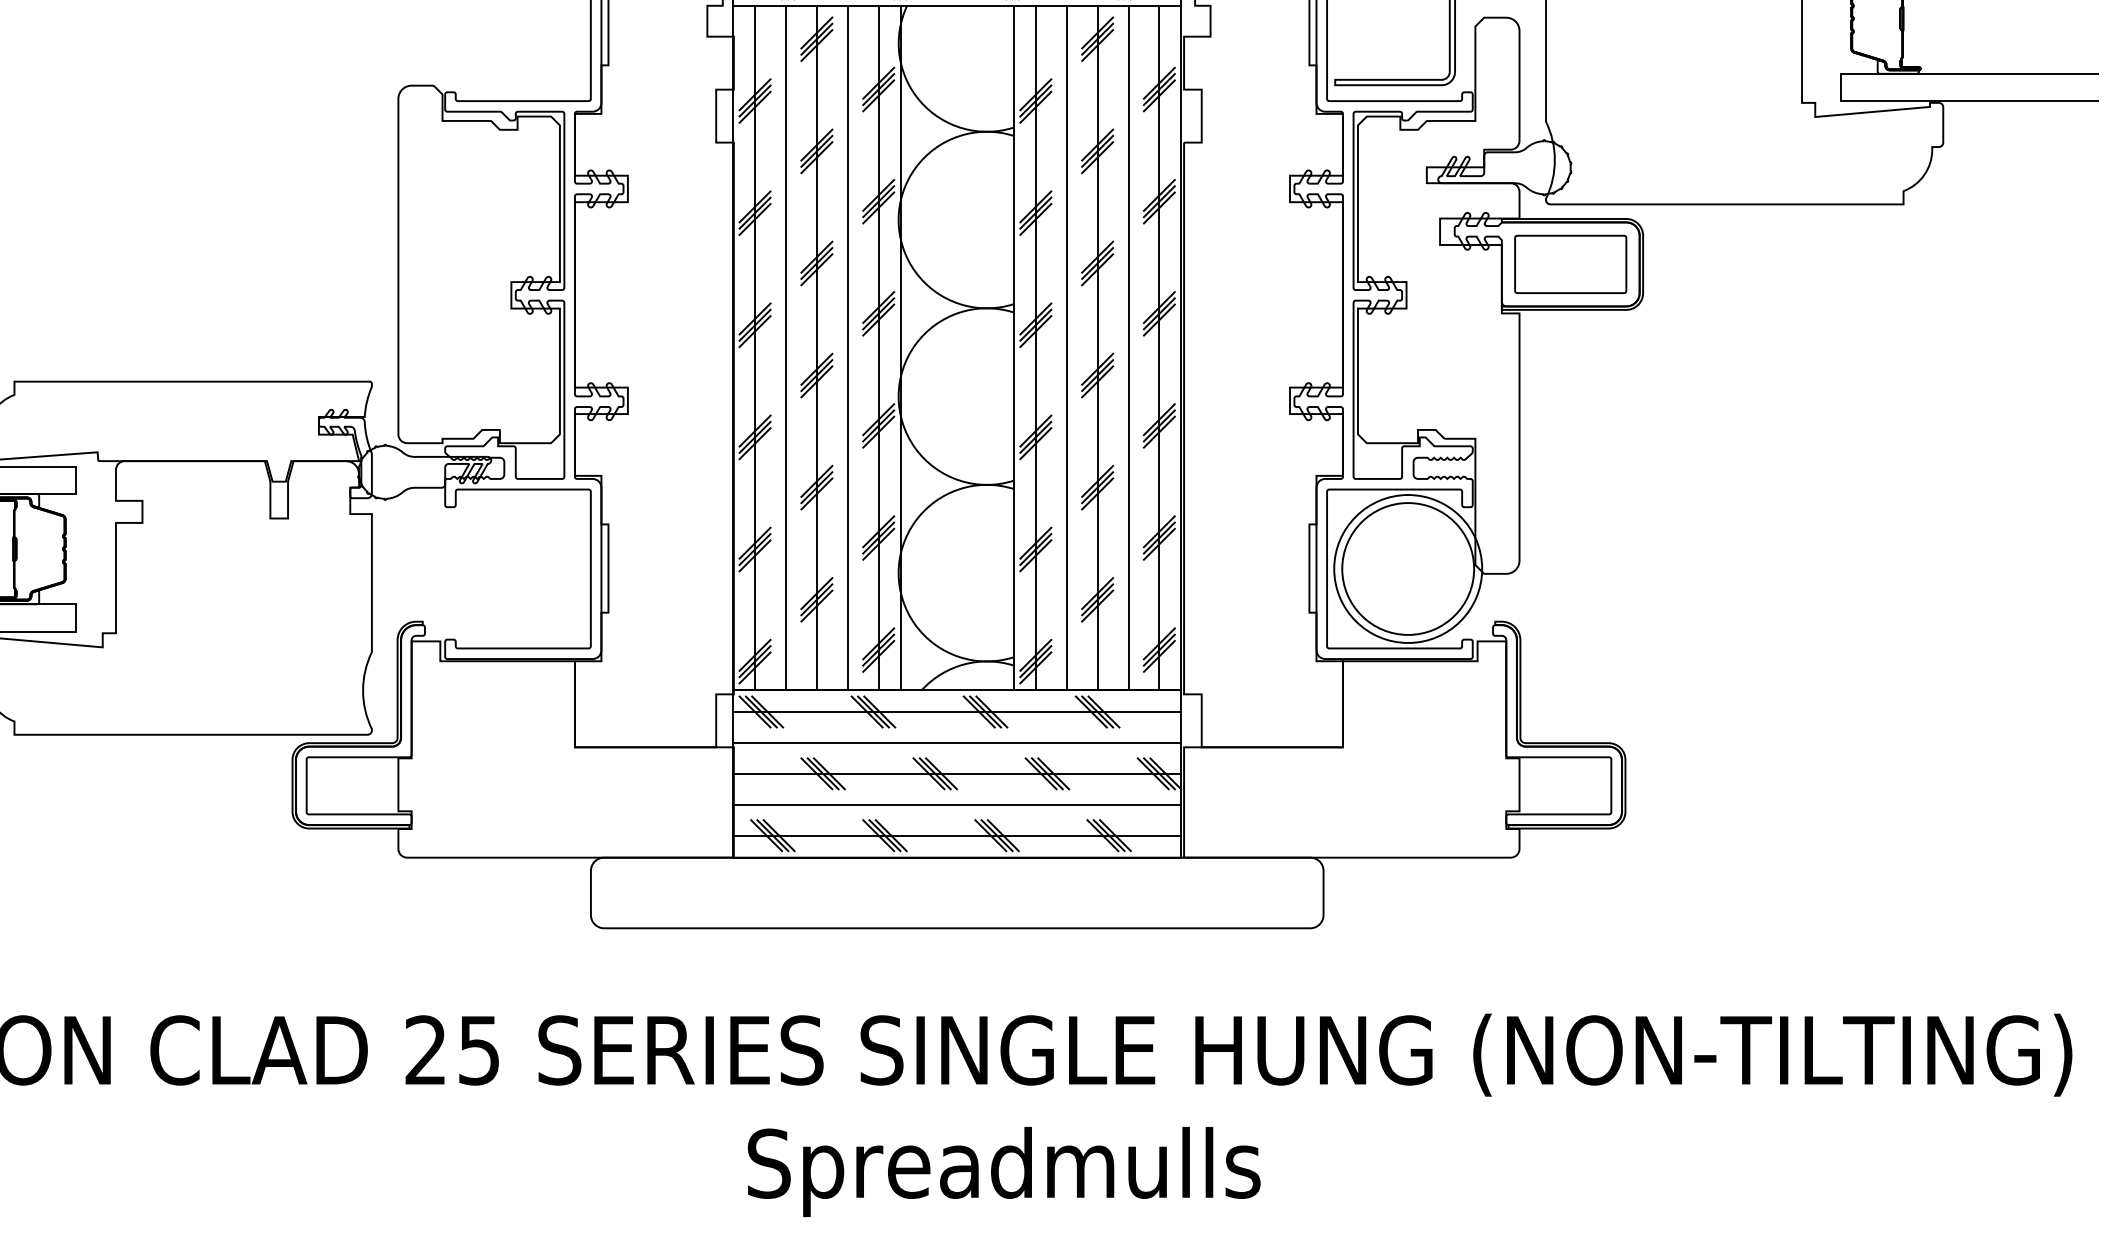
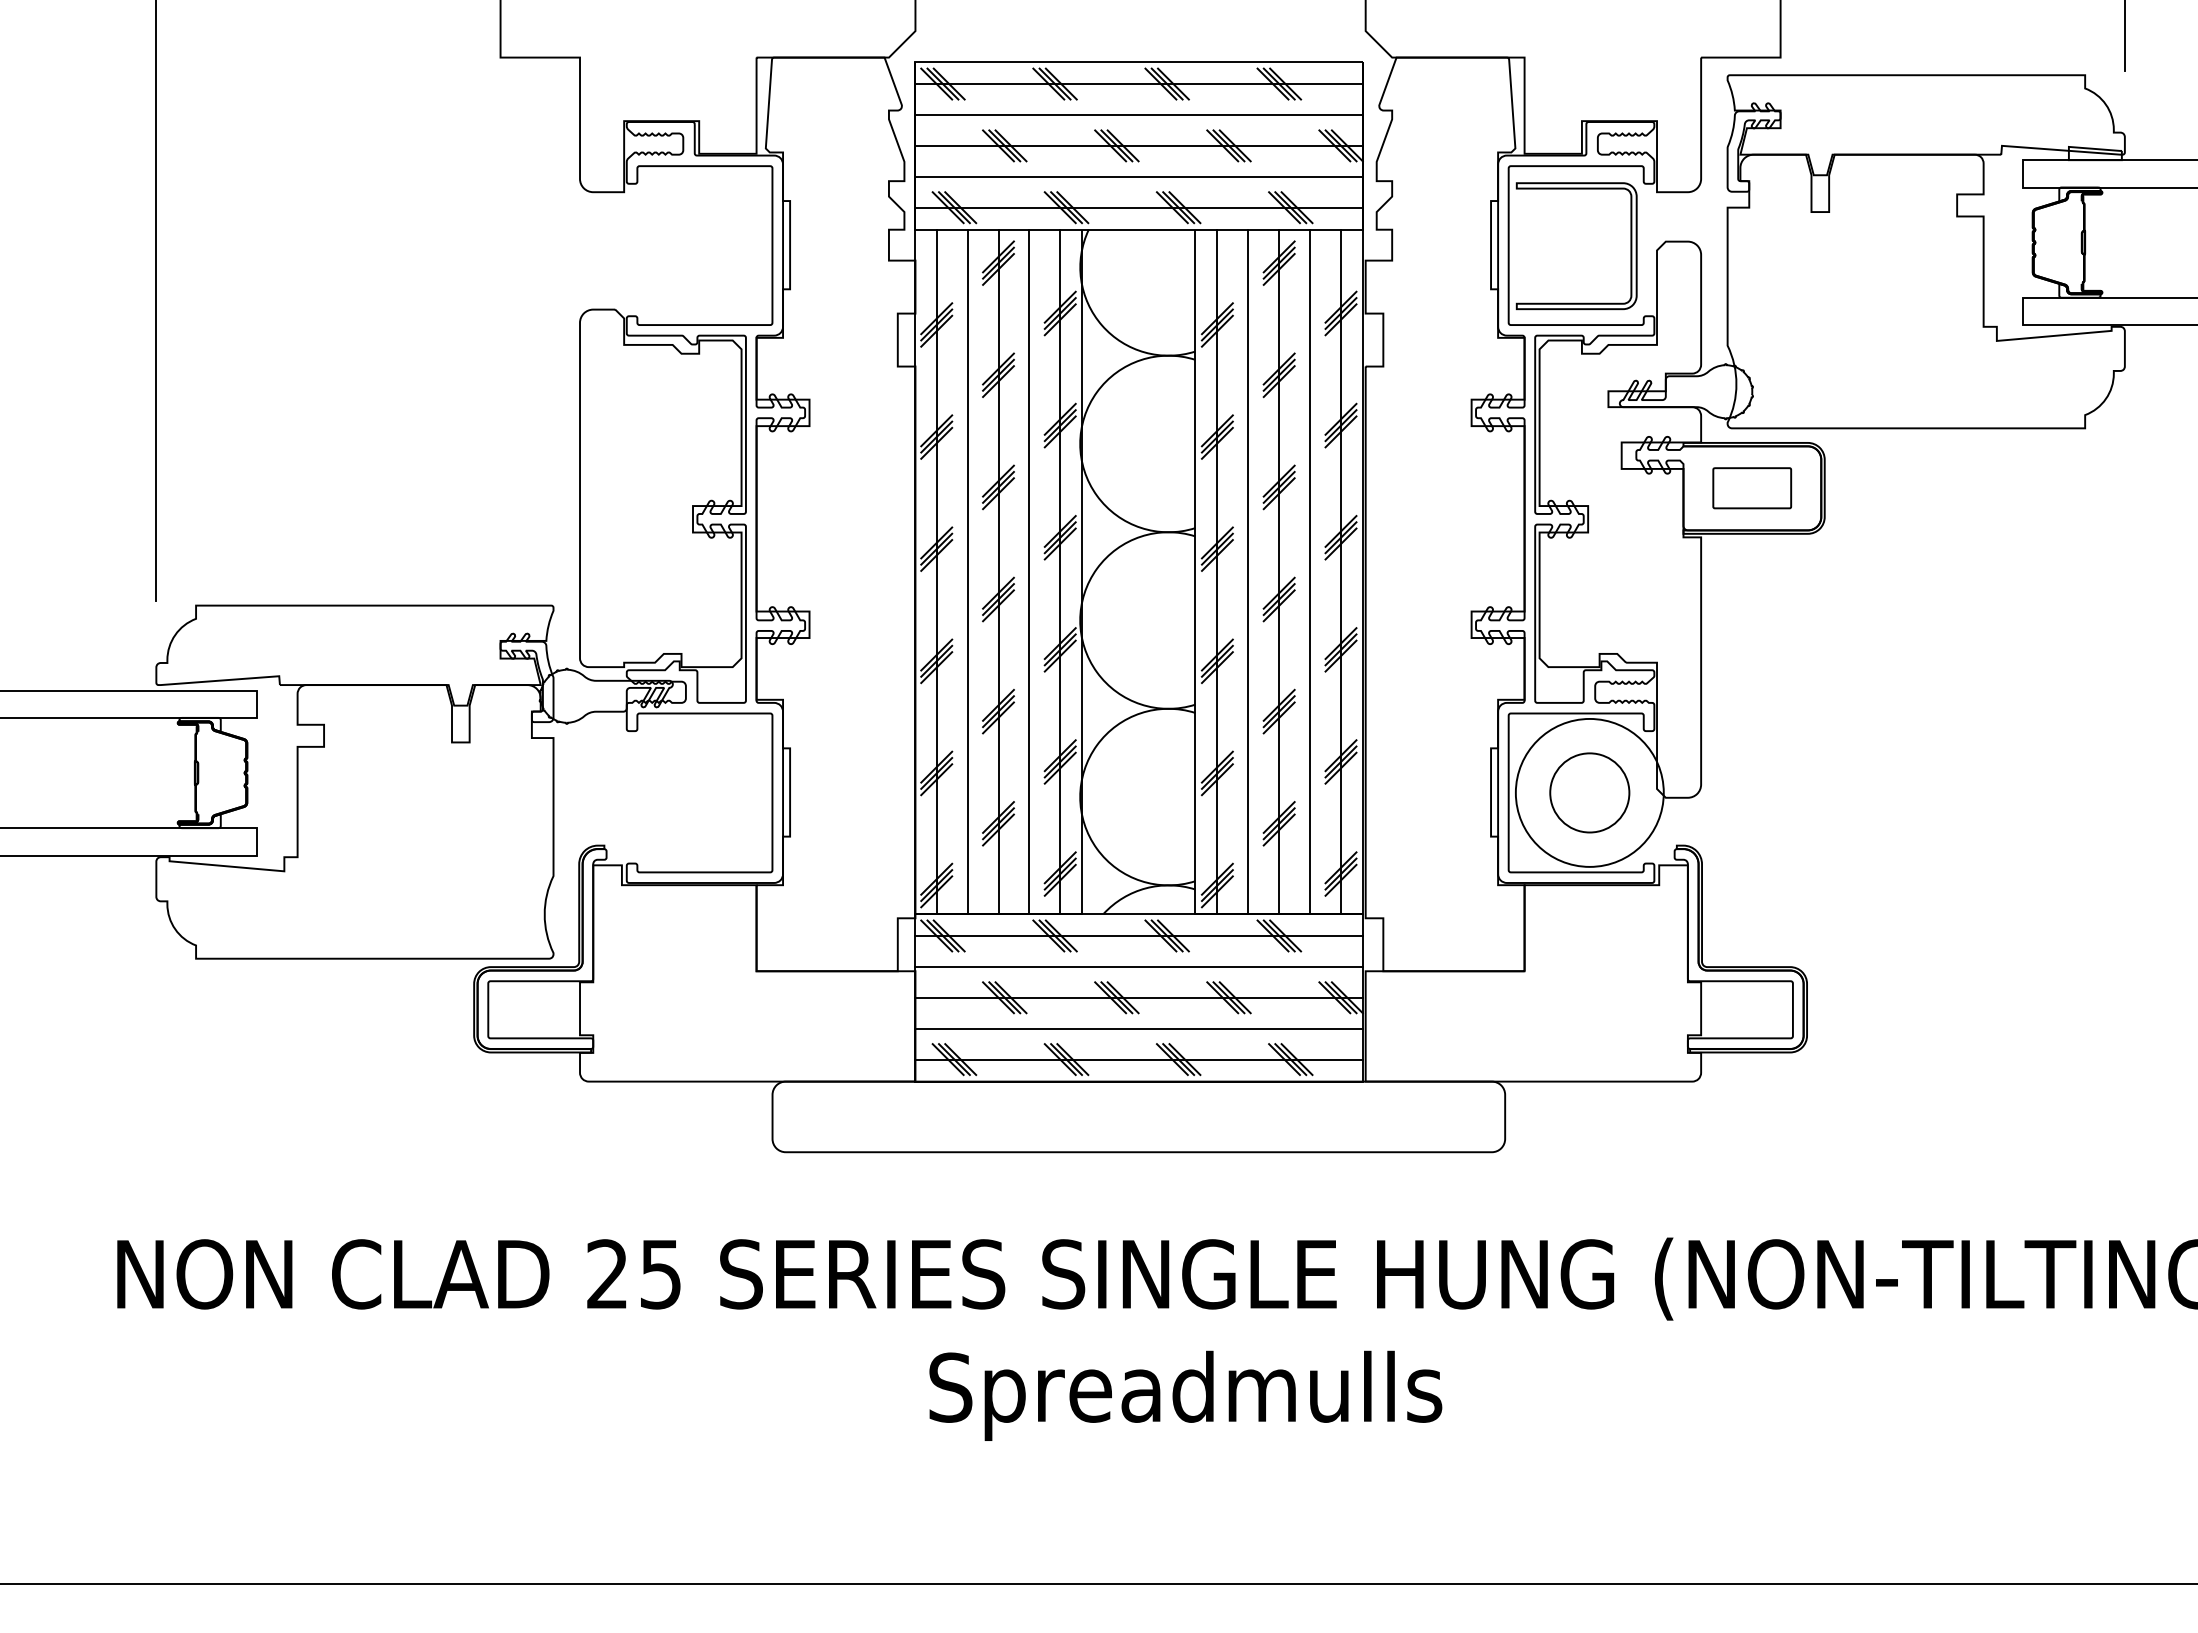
part: (1569, 263) -> (1751, 487), size x0.7
circle: (1407, 568) -> (1589, 792), size x0.6

